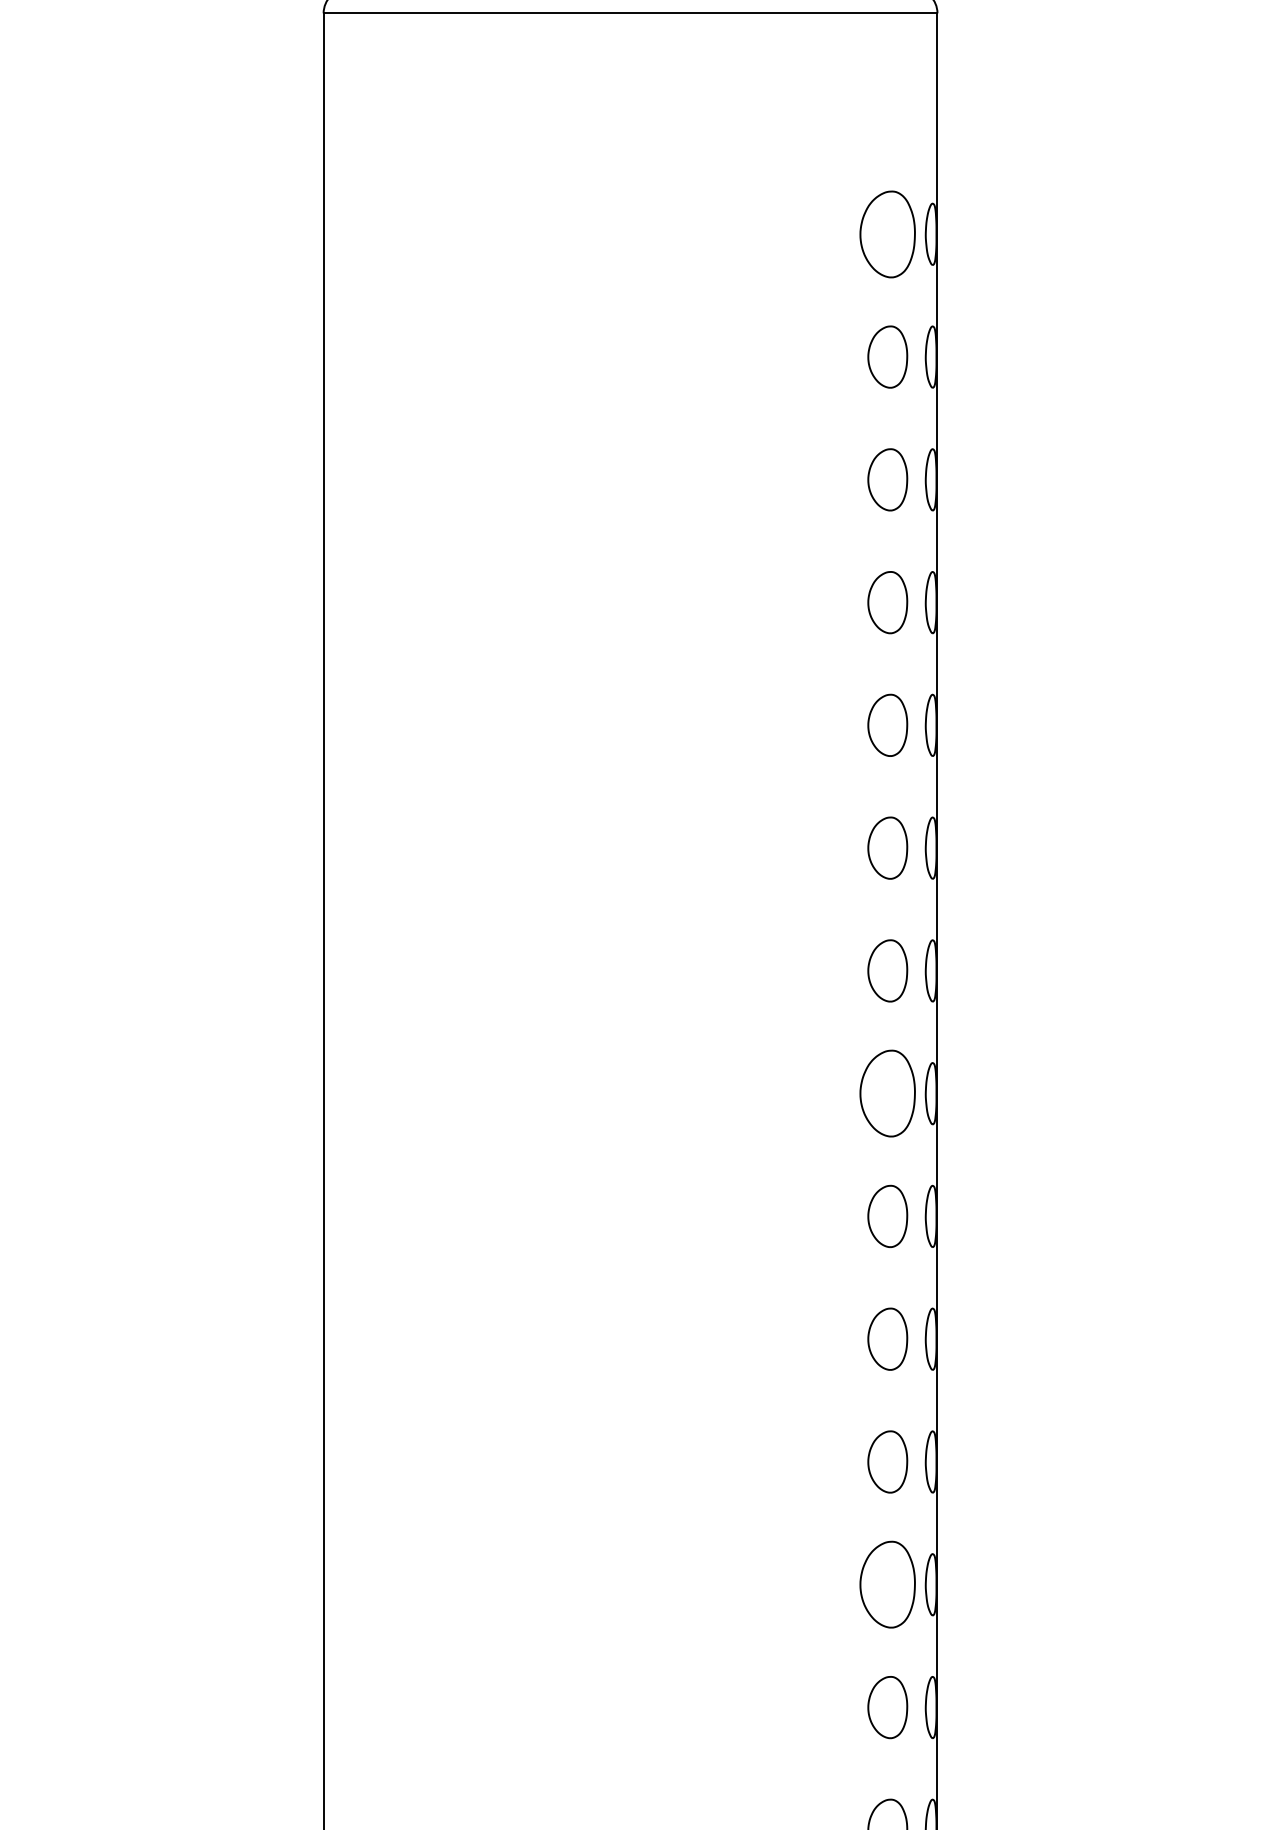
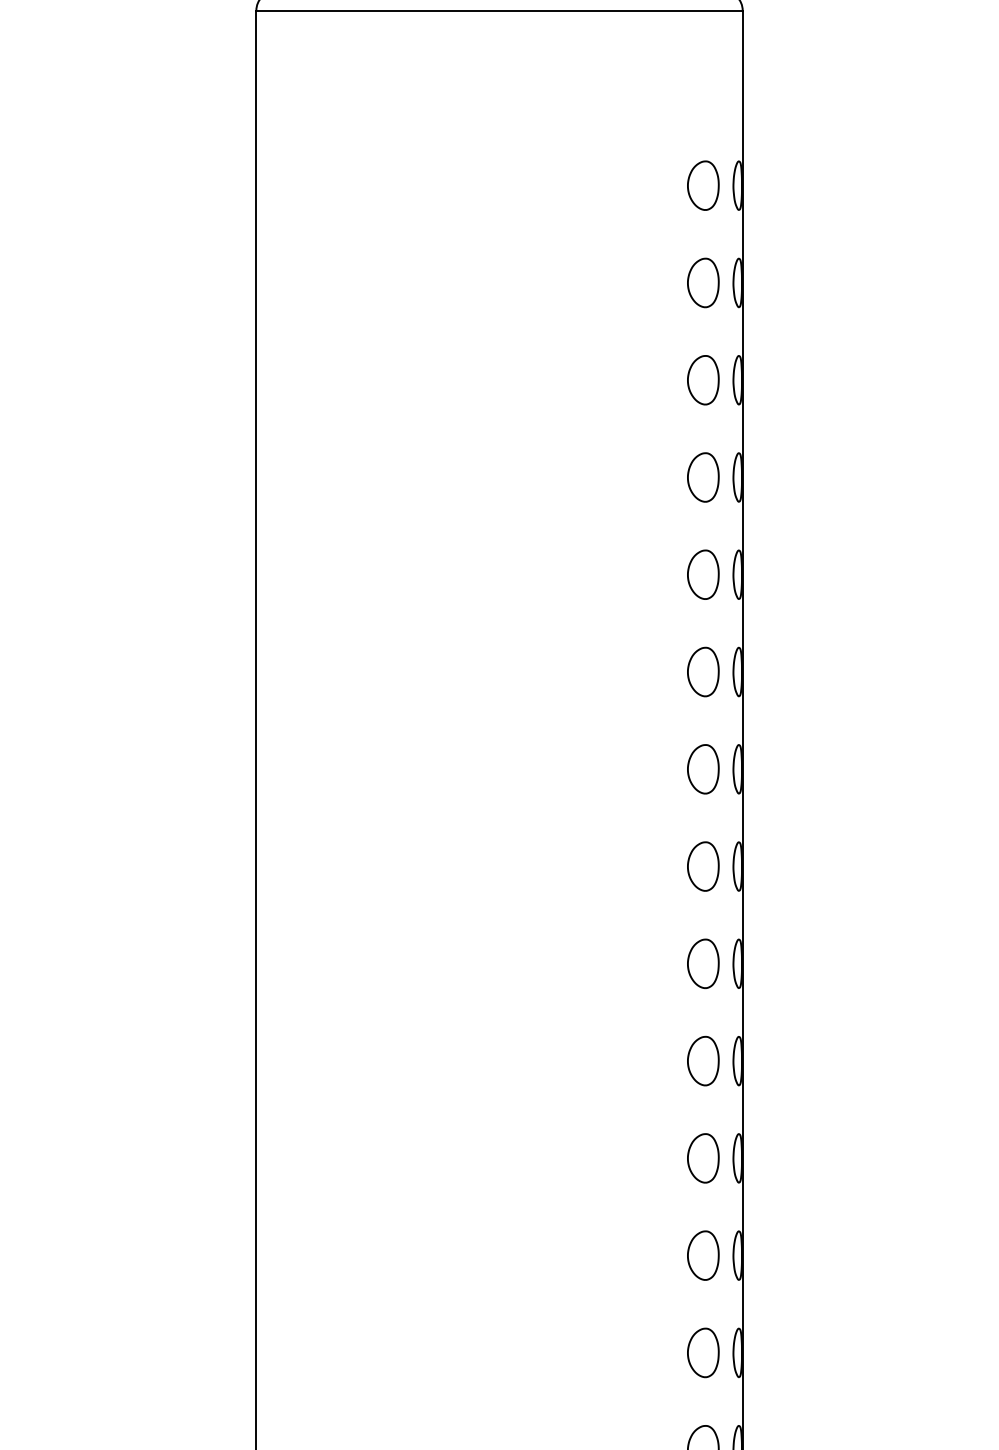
part: (887, 233) -> (703, 185), size x0.71
part: (887, 1093) -> (703, 866), size x0.71
part: (887, 1584) -> (703, 1255), size x0.71

